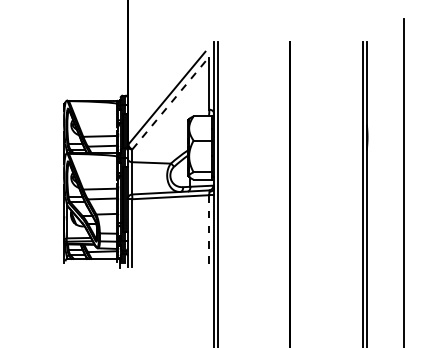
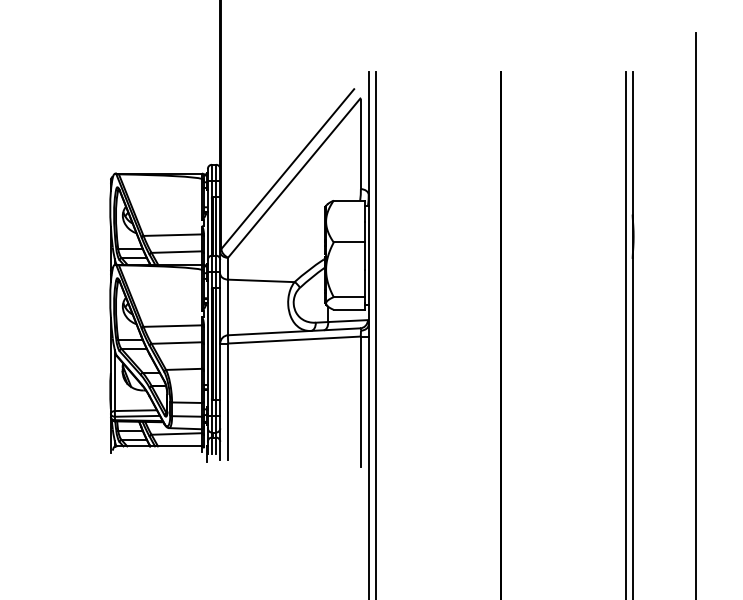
line: (171, 102) -> (295, 176), dashed -> solid
line: (209, 232) -> (361, 400), dashed -> solid

